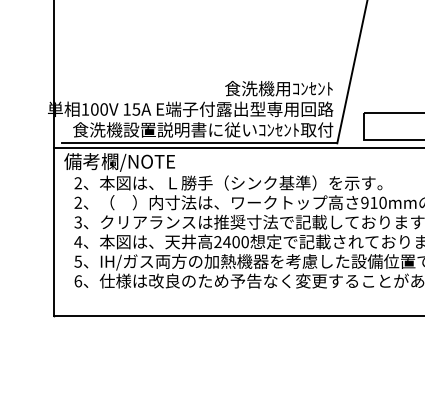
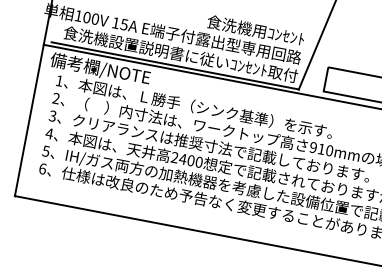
text: (77, 183) -> (58, 81), 2 -> 1

